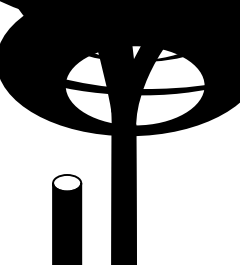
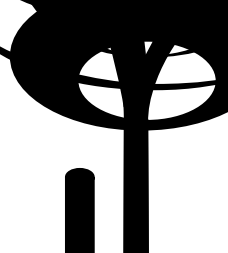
fill: (67, 182) -> (80, 176), added

